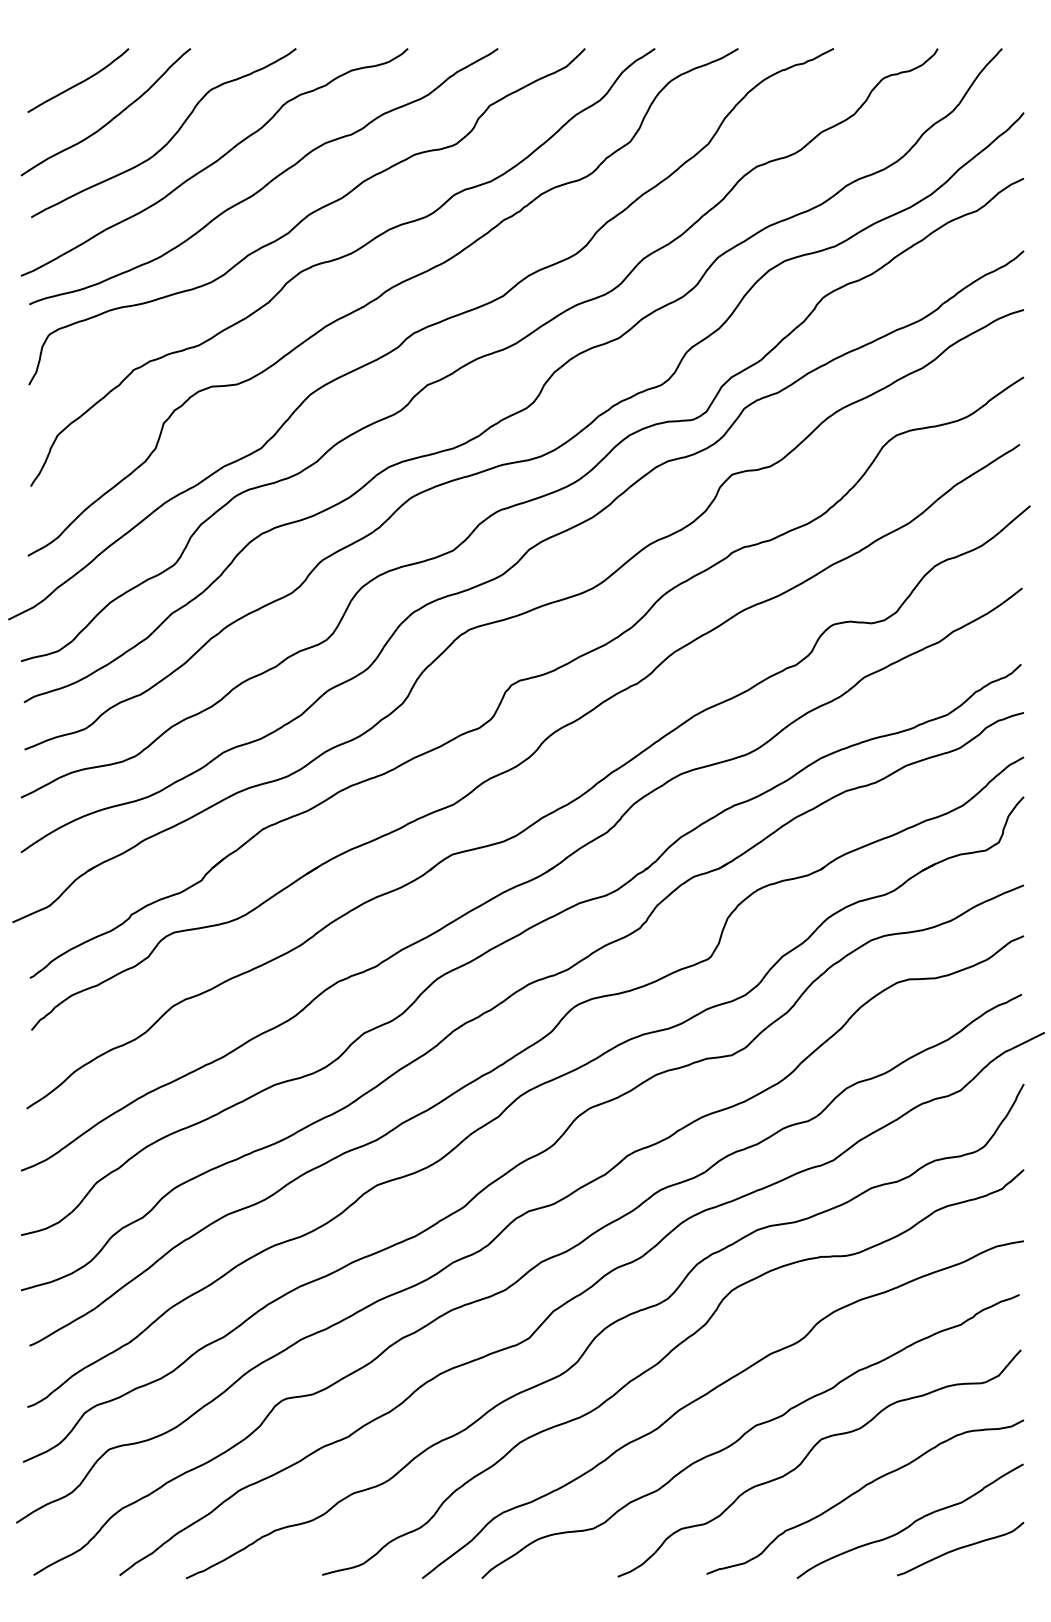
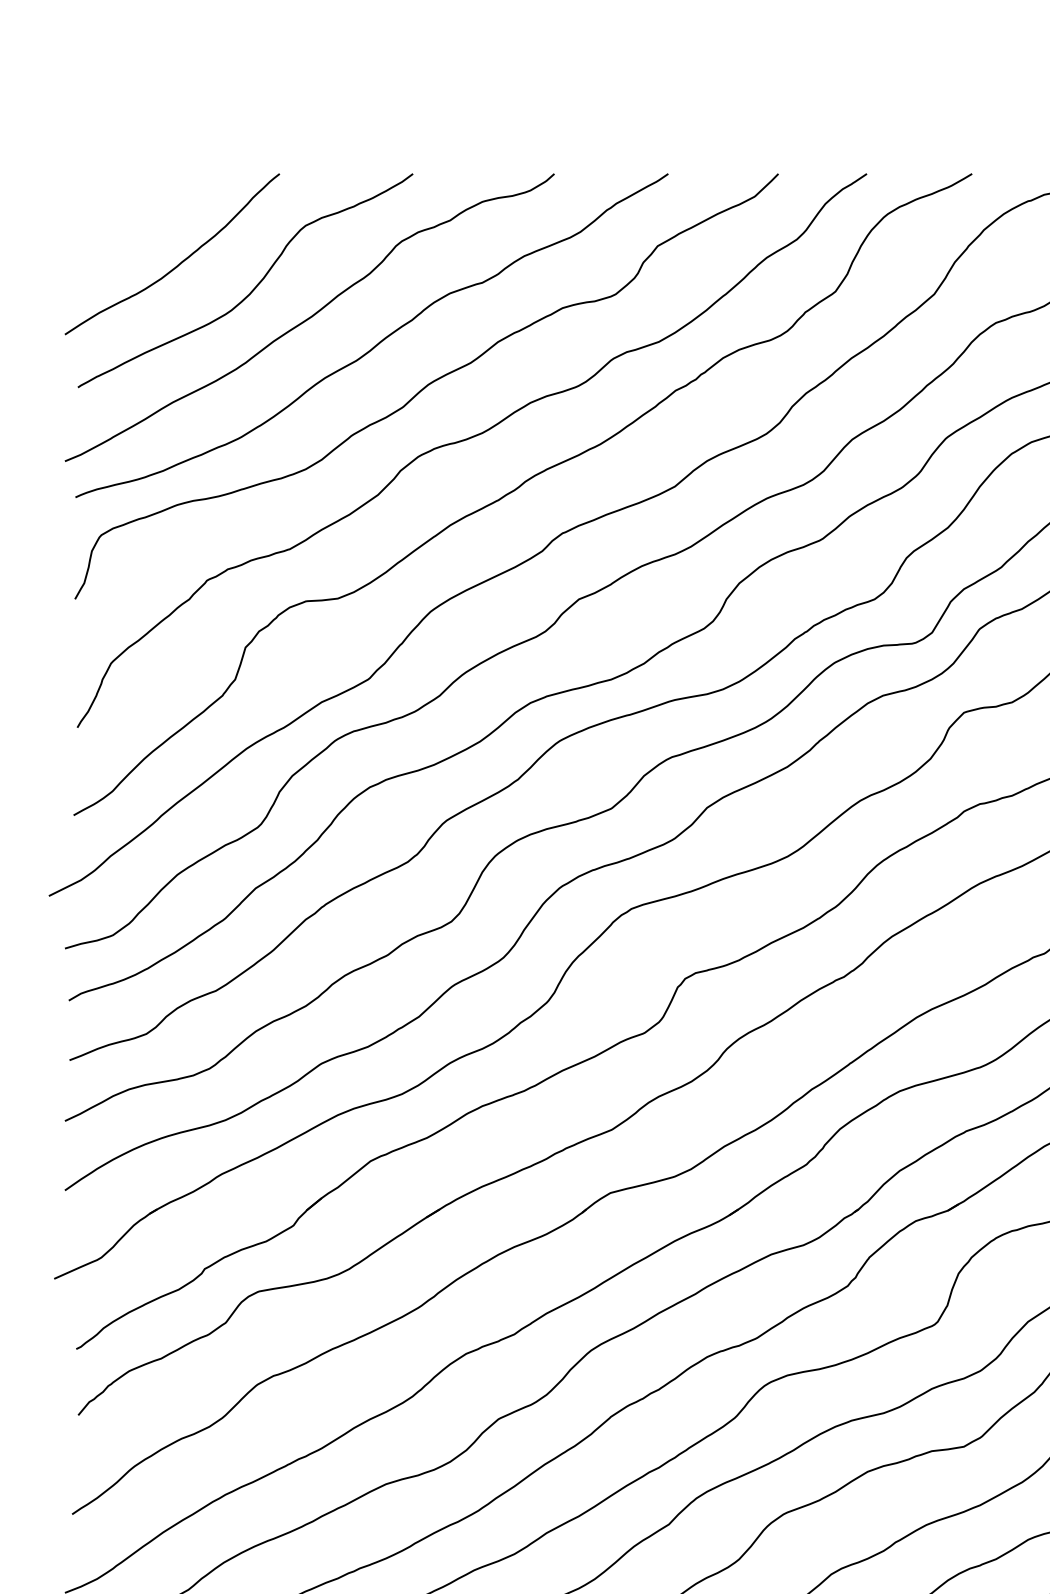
curve: (80, 81) -> (140, 215), removed

